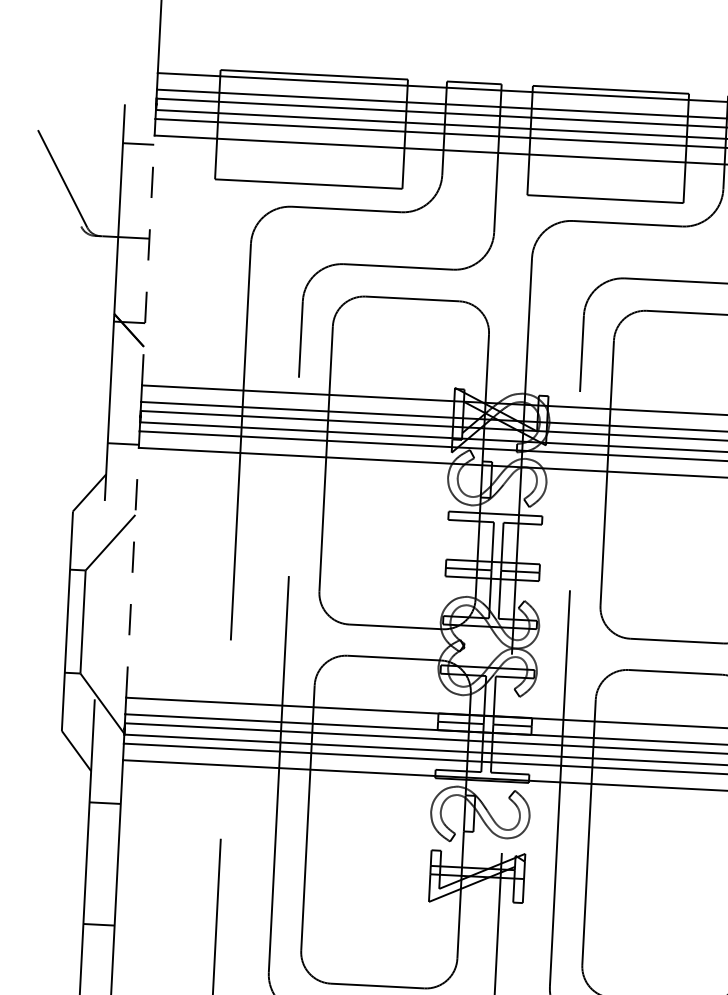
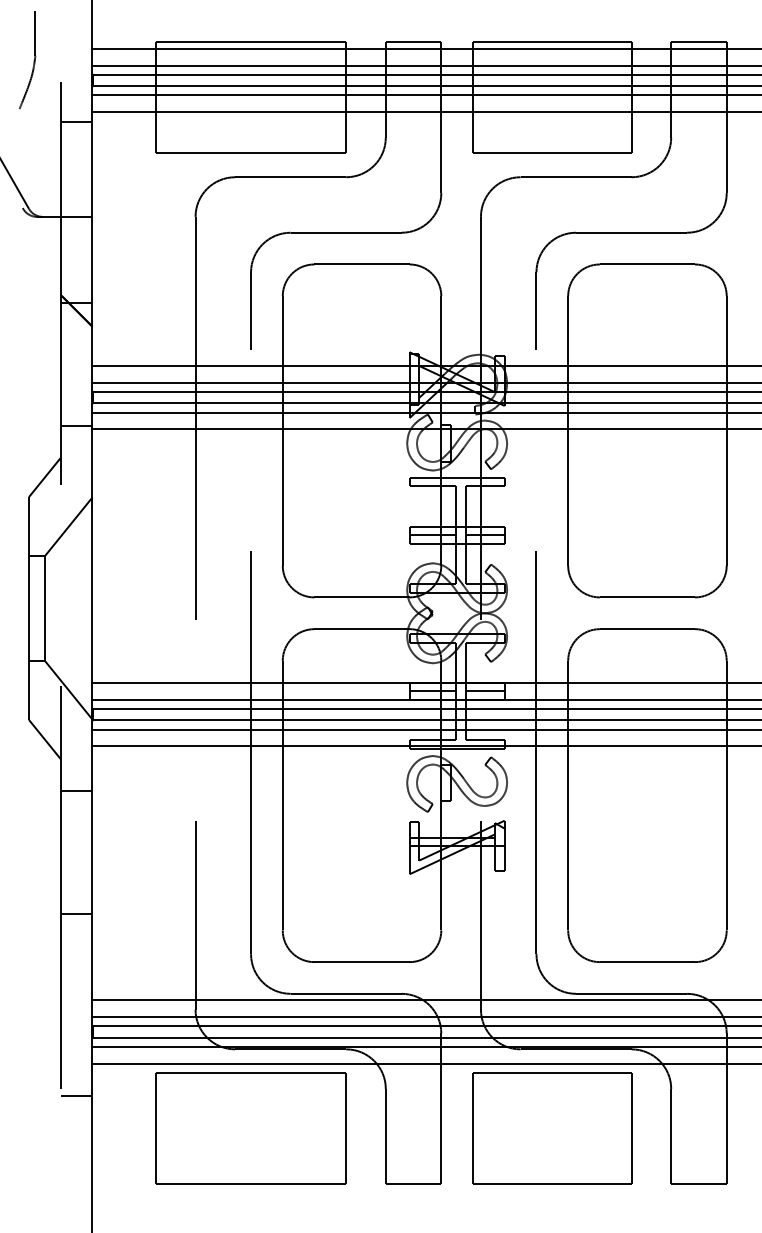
part: (93, 81) -> (27, 60), added
line: (148, 260) -> (92, 239), dashed -> solid
line: (132, 573) -> (92, 556), dashed -> solid

